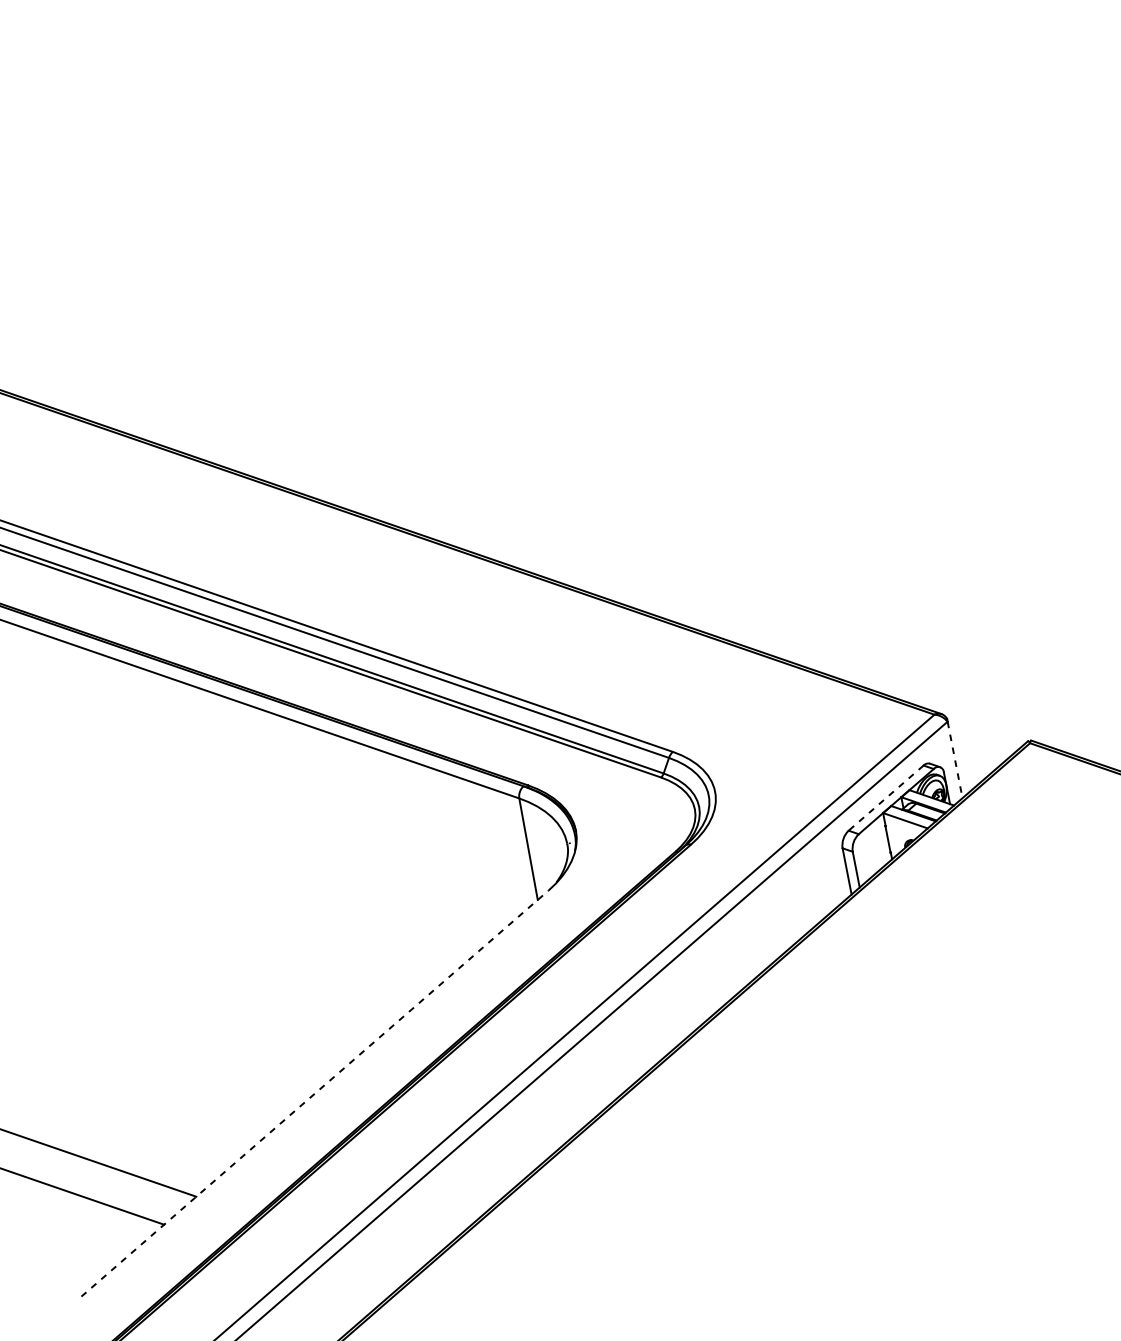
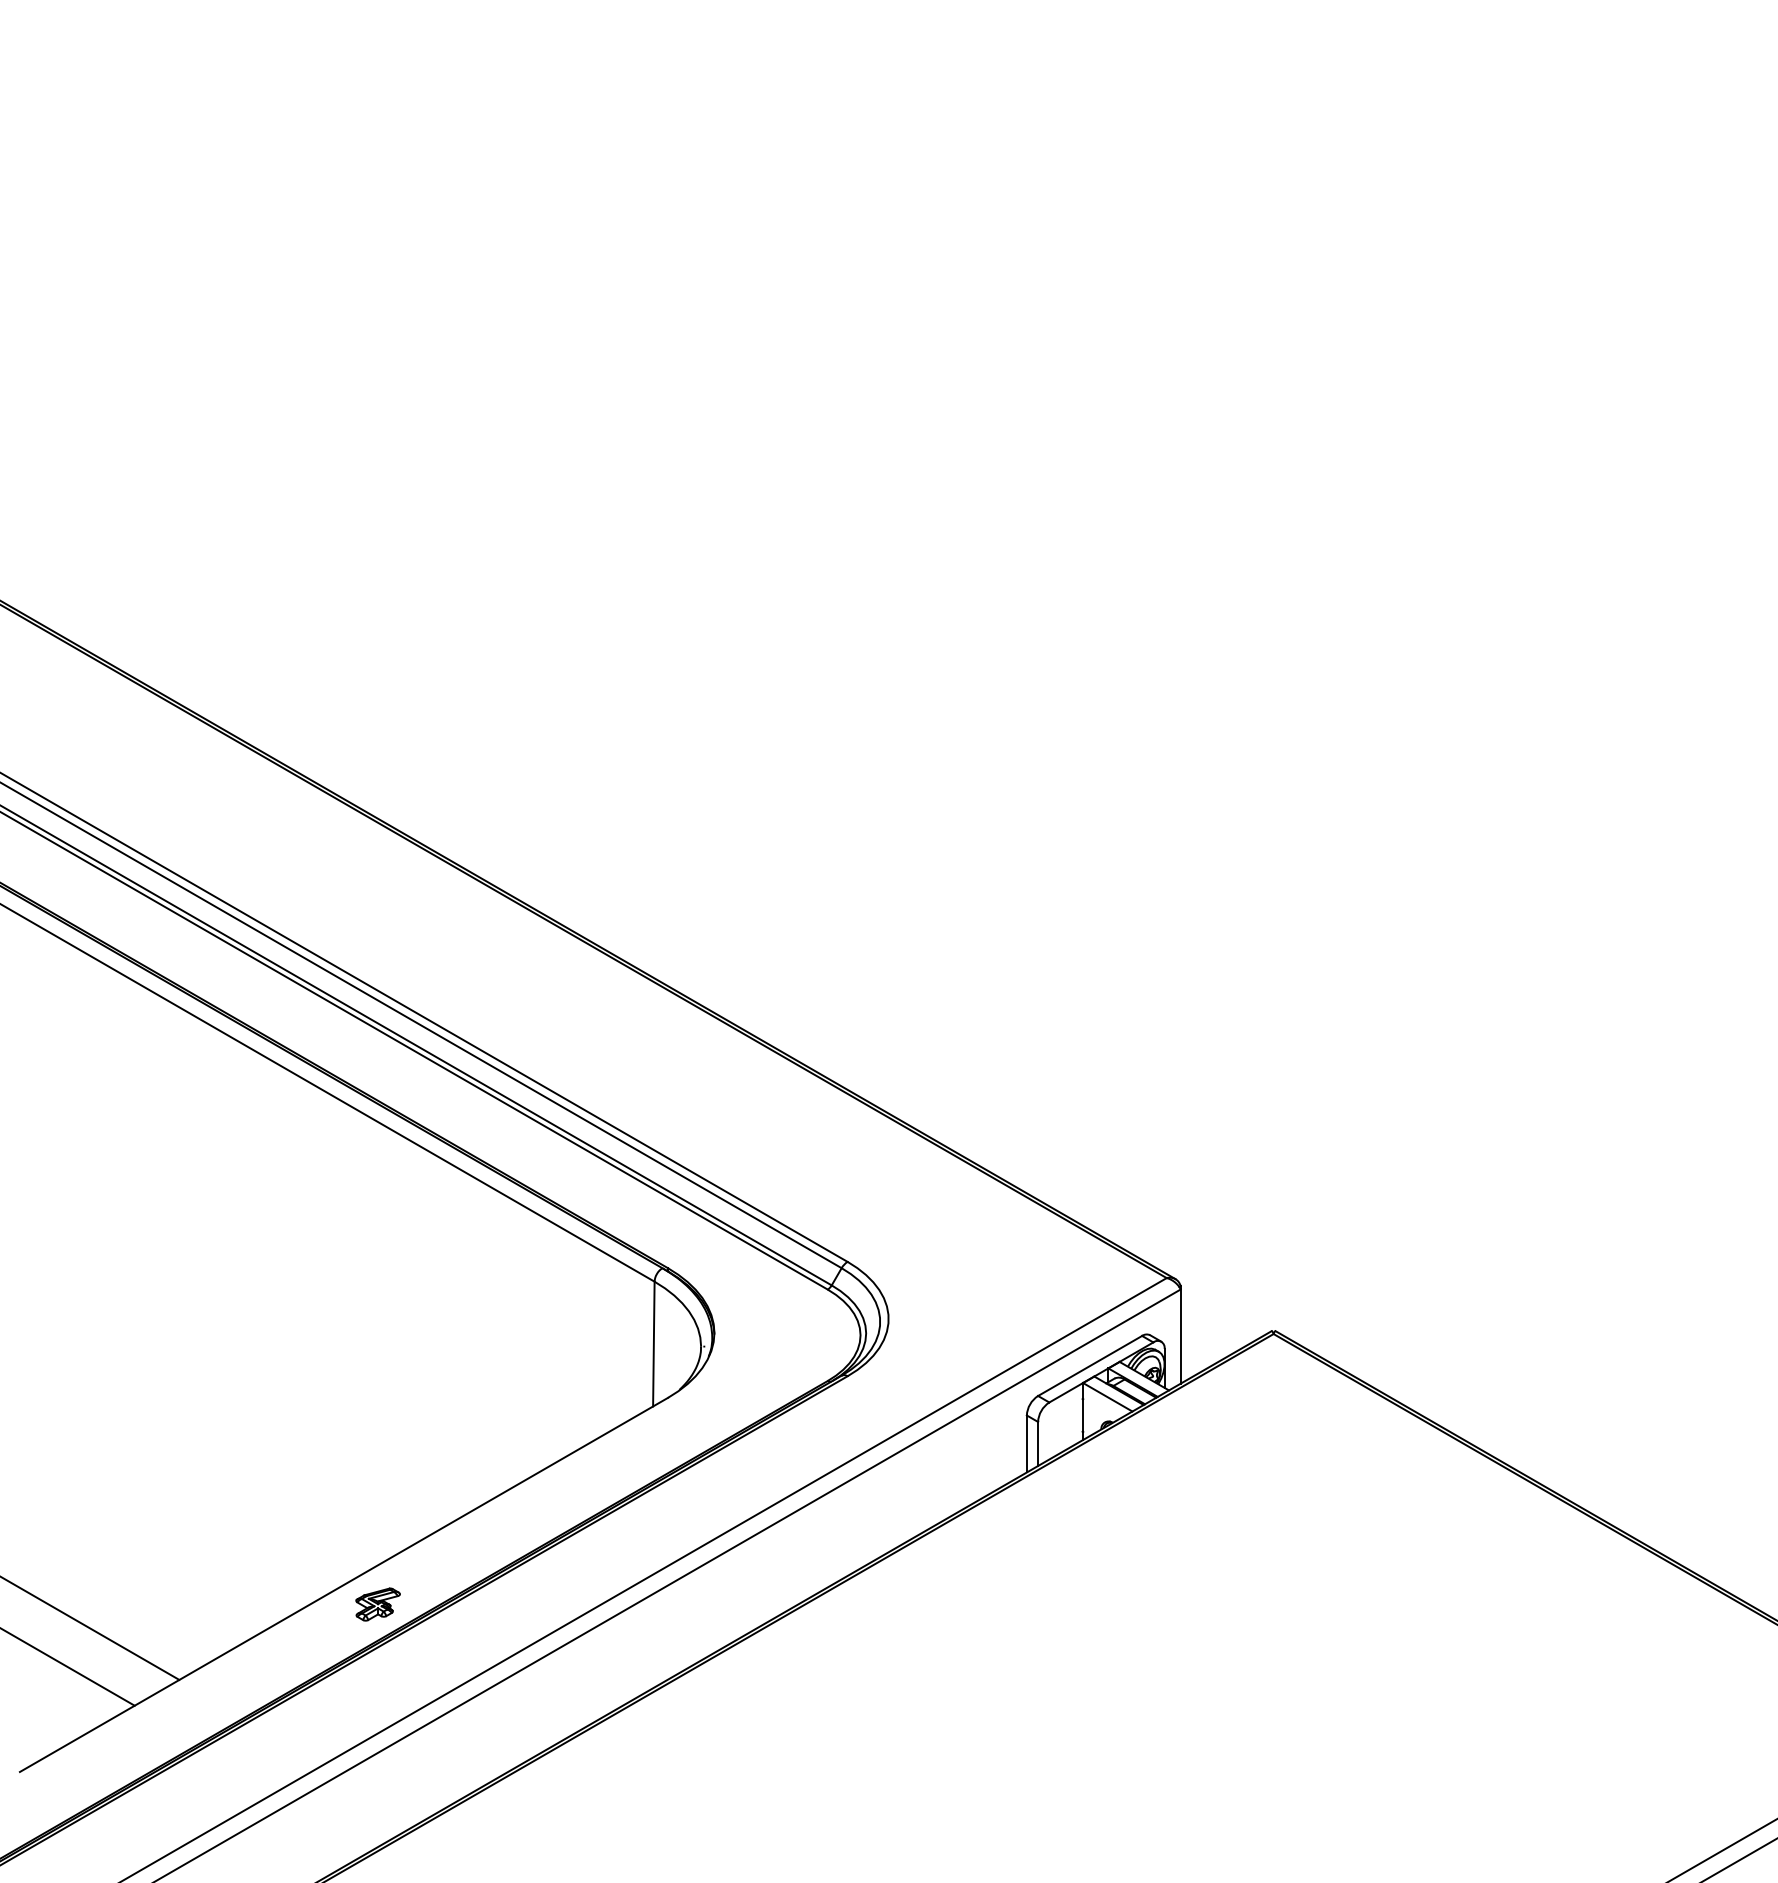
line: (955, 760) -> (1180, 1337), dashed -> solid
line: (885, 798) -> (1089, 1366), dashed -> solid
line: (315, 1093) -> (344, 1584), dashed -> solid
part: (345, 1104) -> (377, 1604), added

